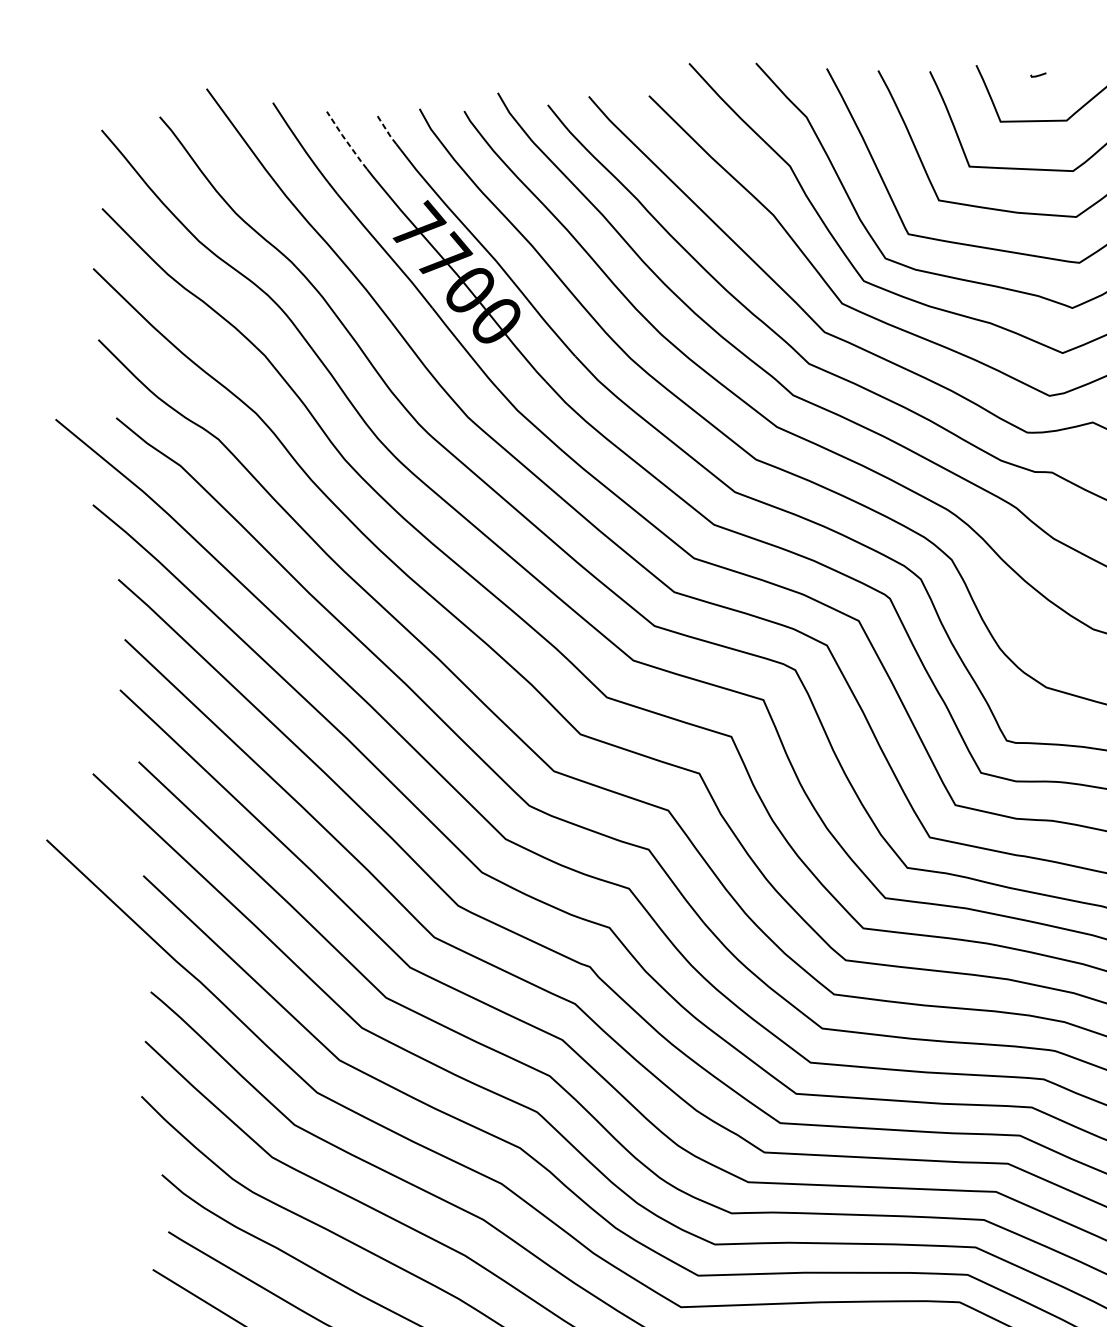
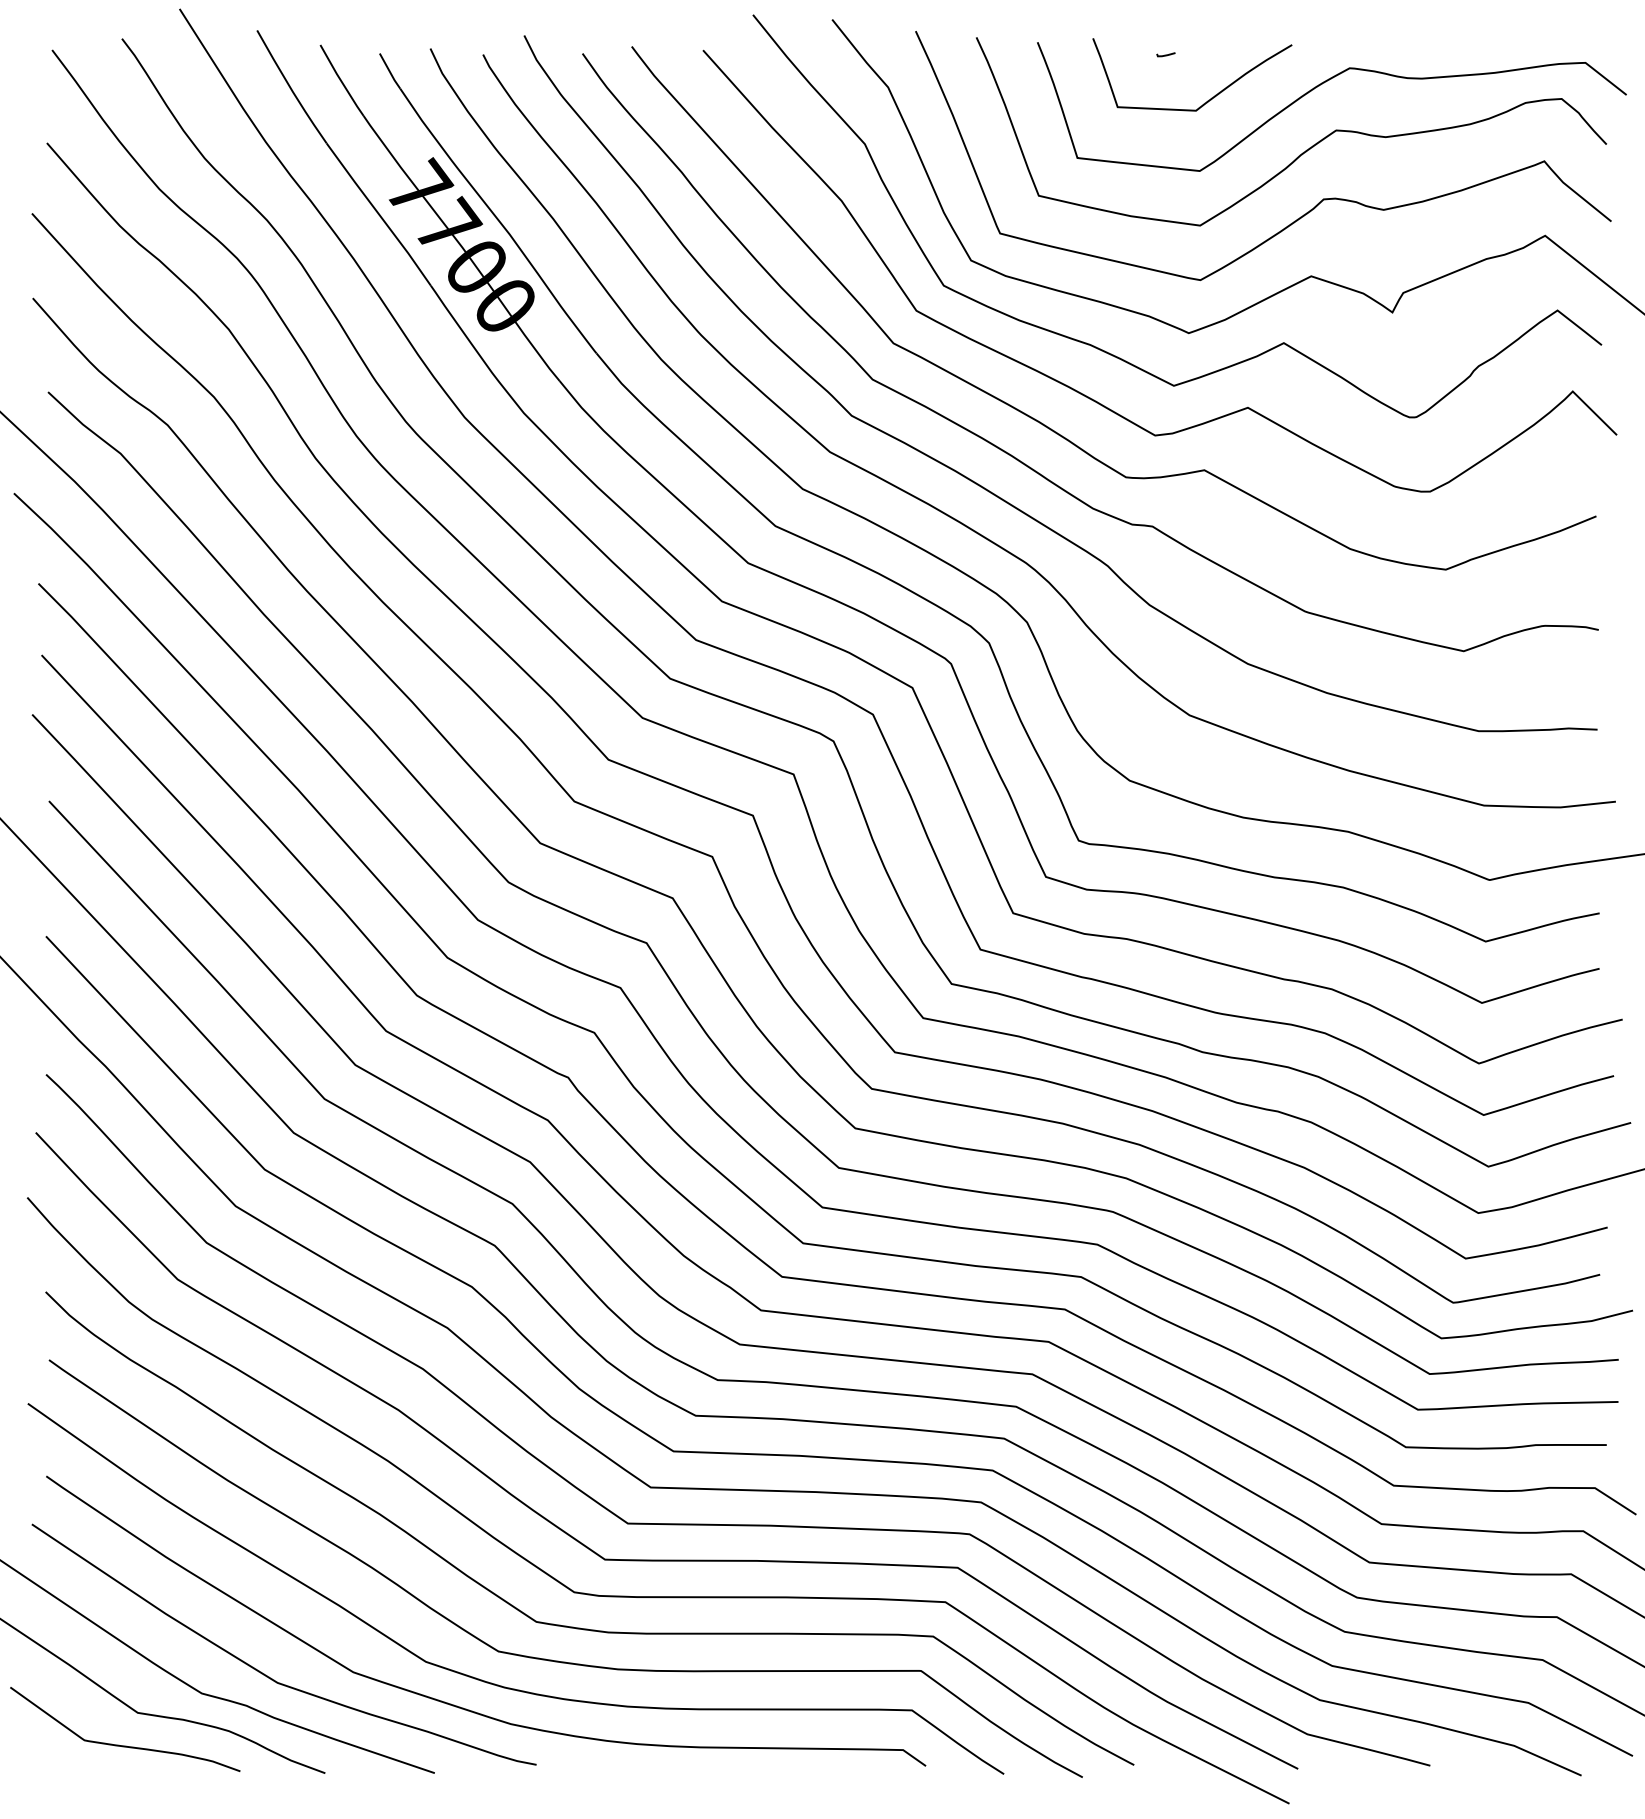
line: (386, 130) -> (389, 71), dashed -> solid
line: (346, 140) -> (341, 80), dashed -> solid

